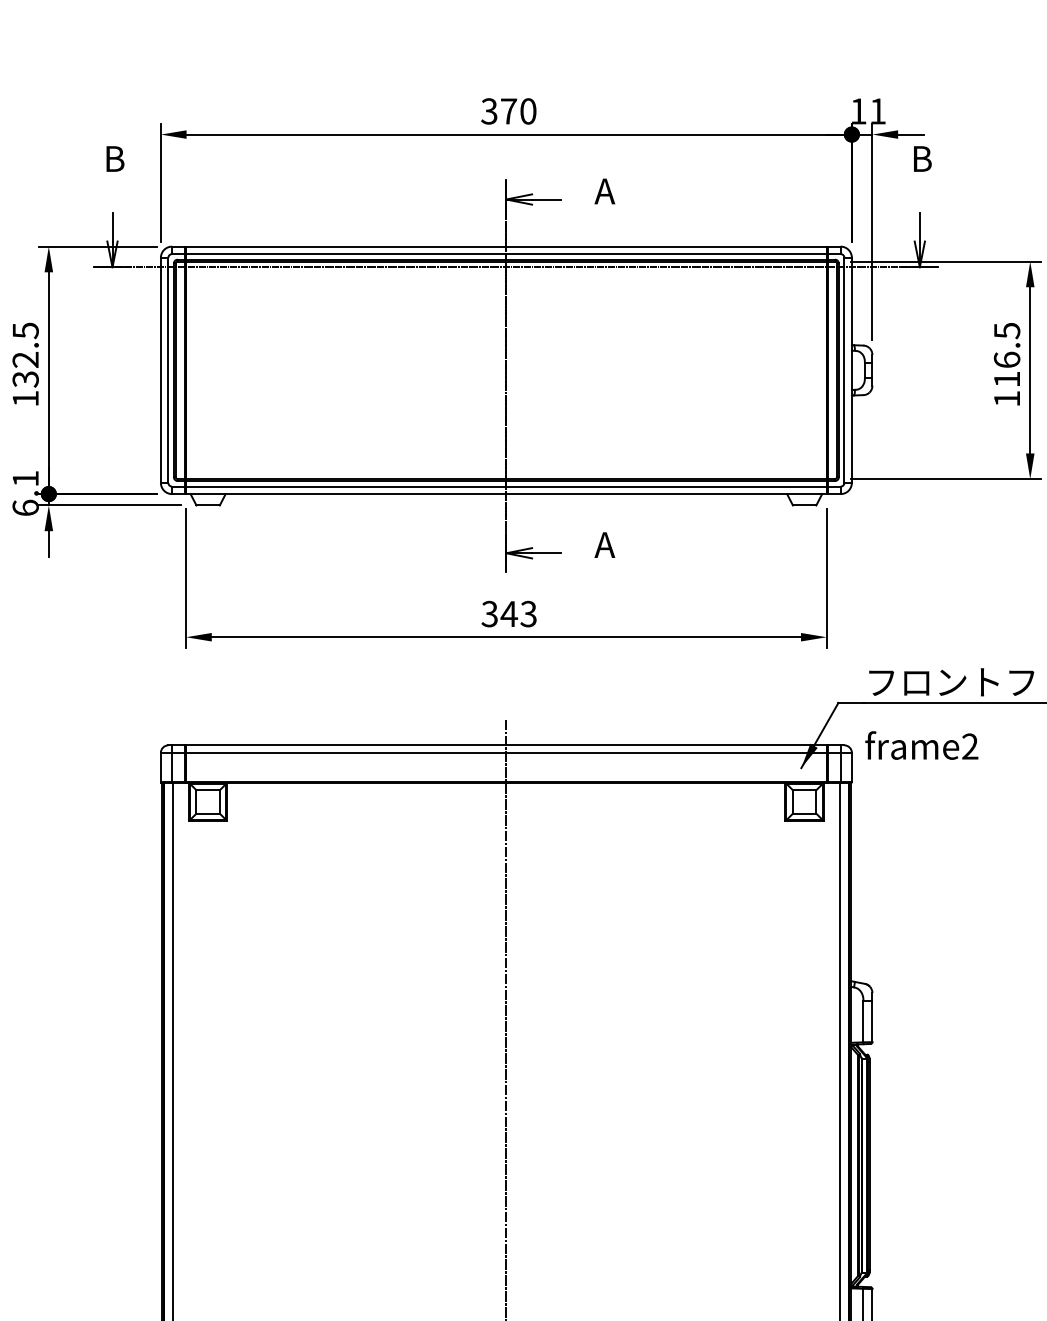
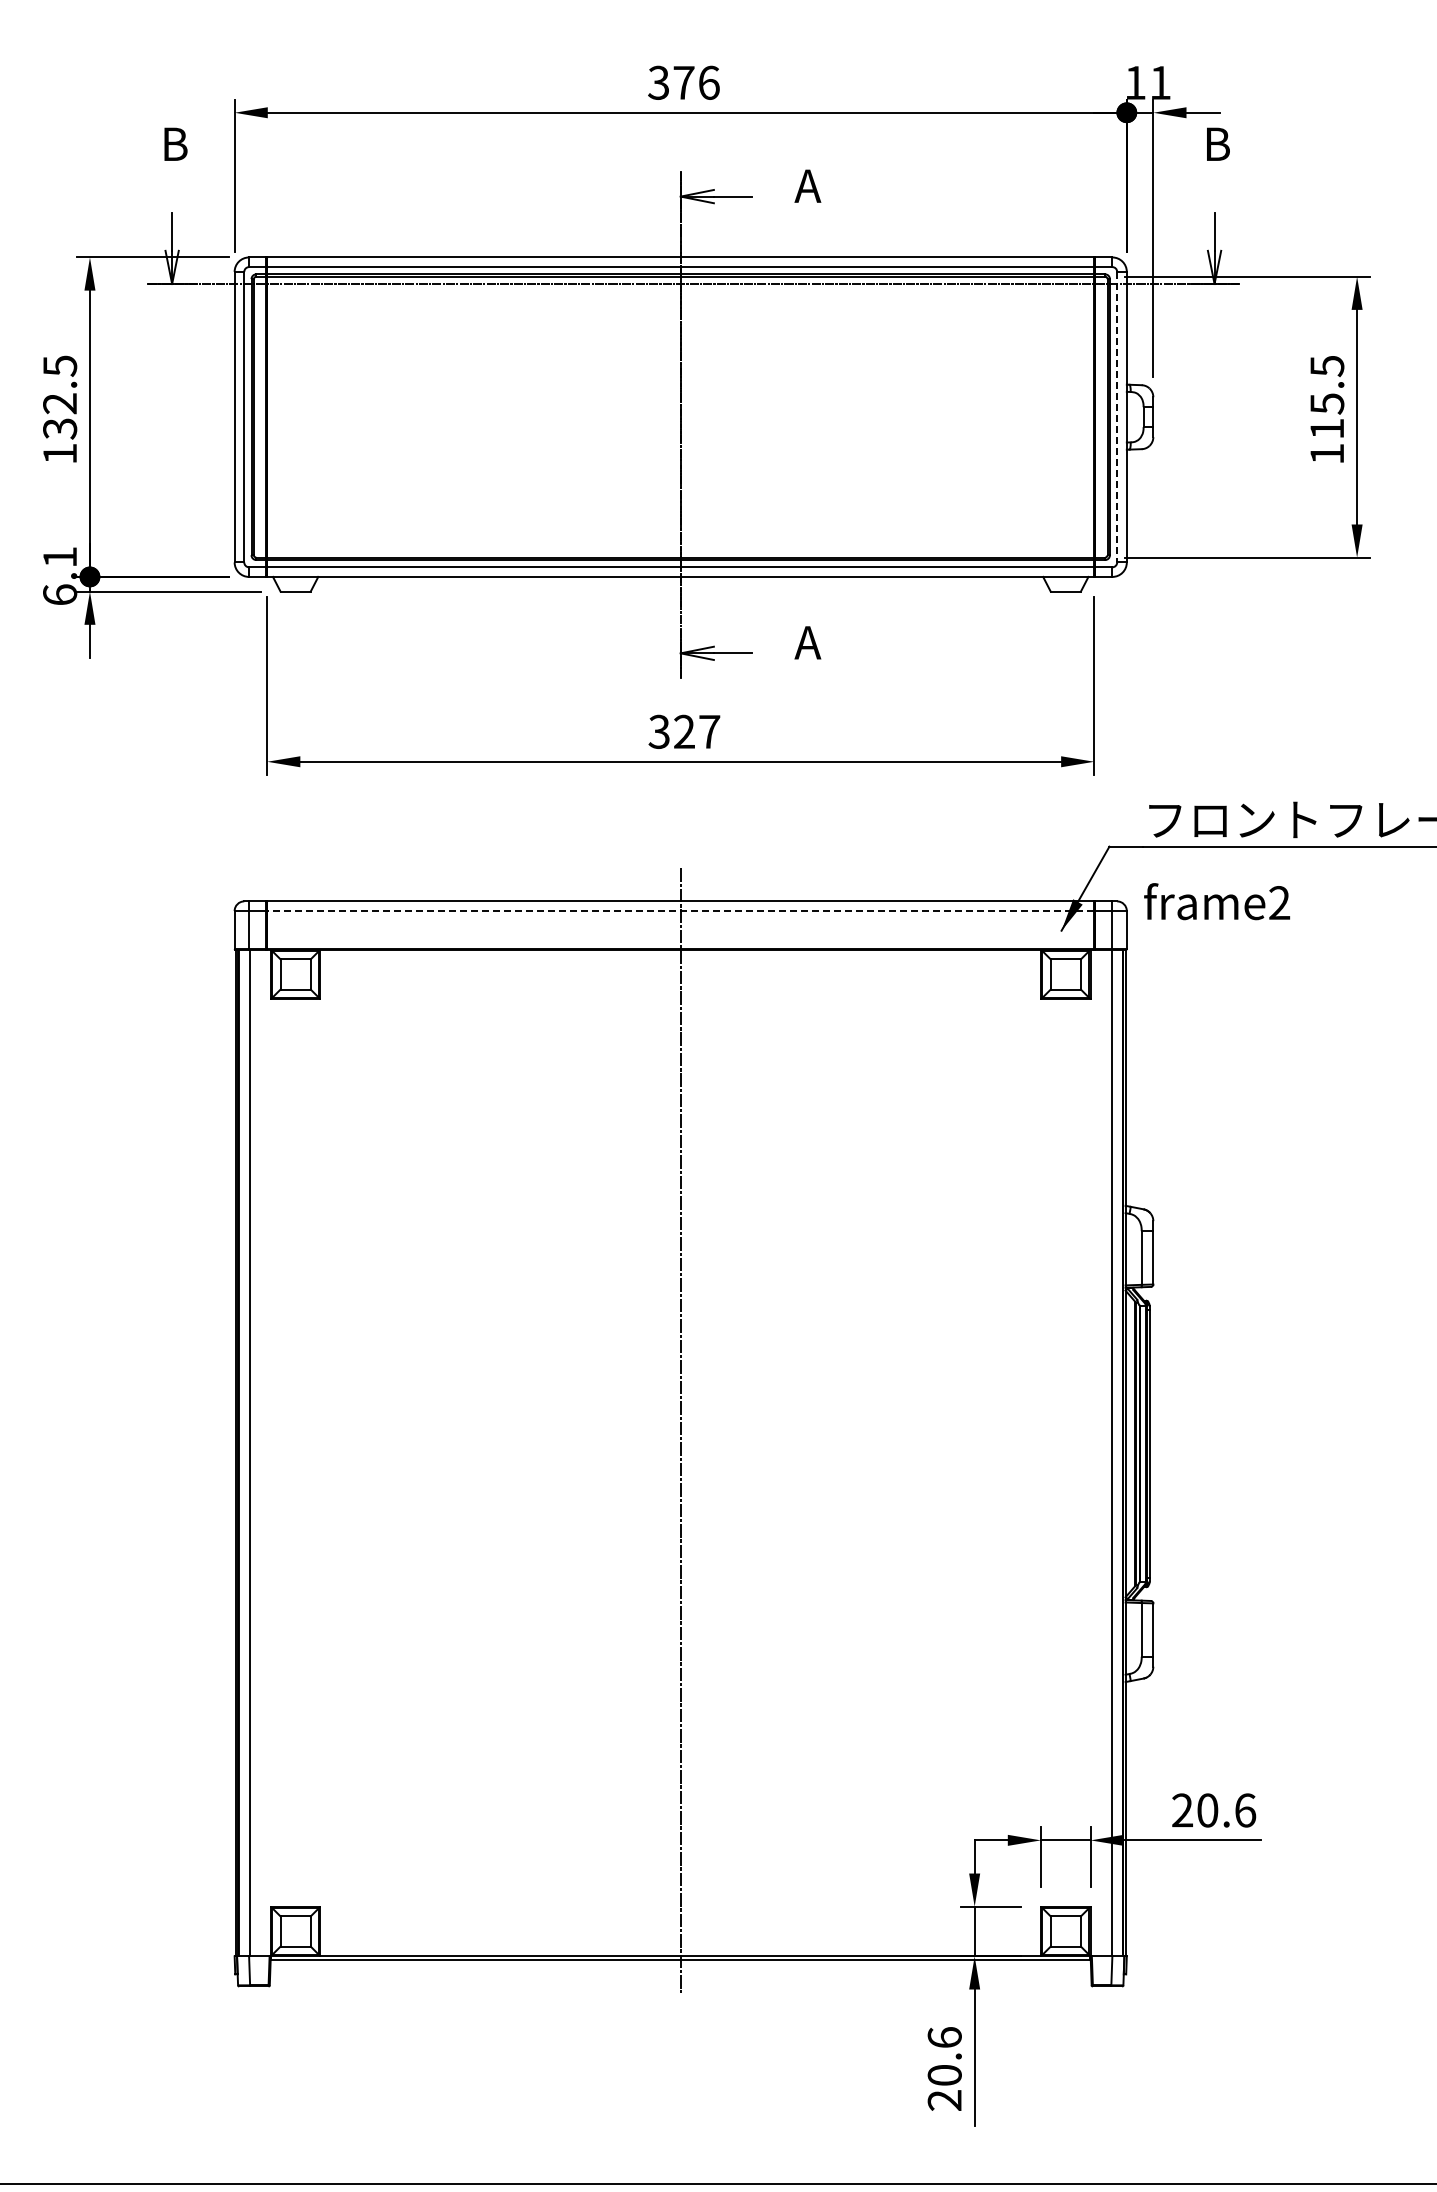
text: (528, 111) -> (709, 82), 370 -> 376
text: (1007, 359) -> (1327, 403), 116.5 -> 115.5
line: (844, 370) -> (1117, 417), solid -> dashed
text: (518, 613) -> (696, 731), 343 -> 327
line: (506, 753) -> (680, 911), solid -> dashed

